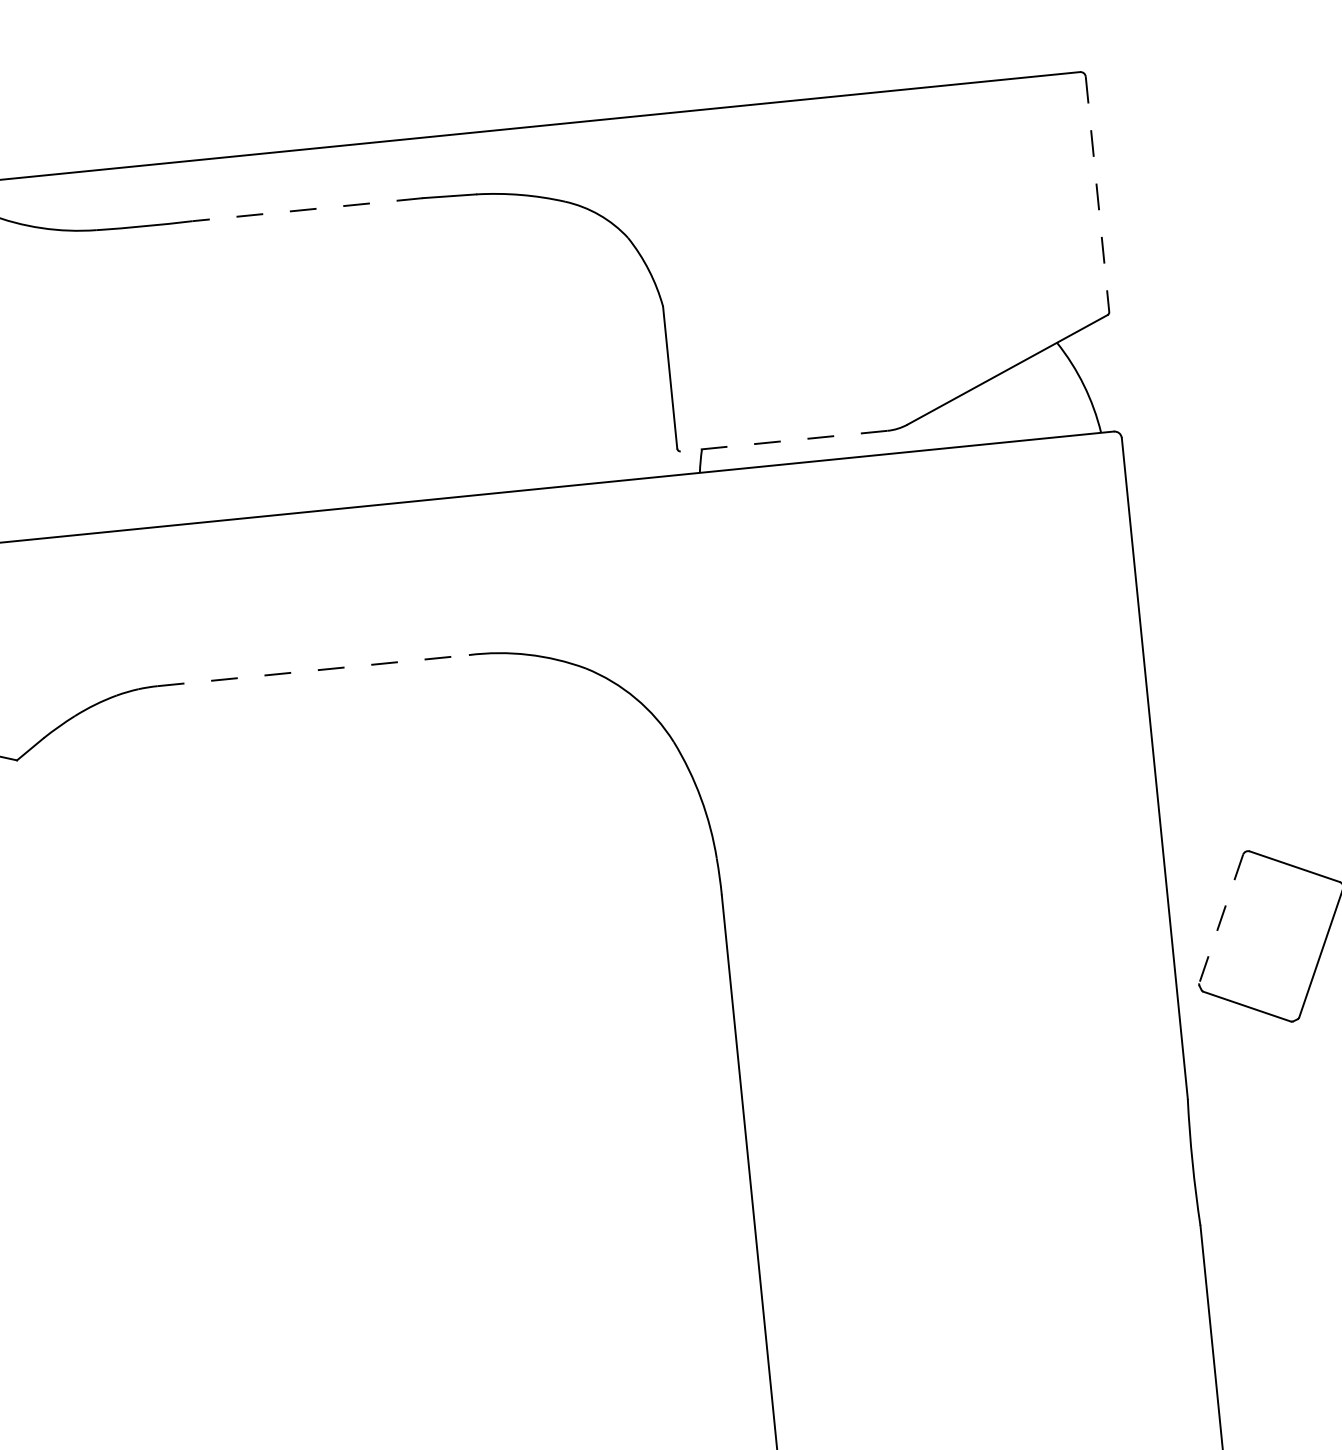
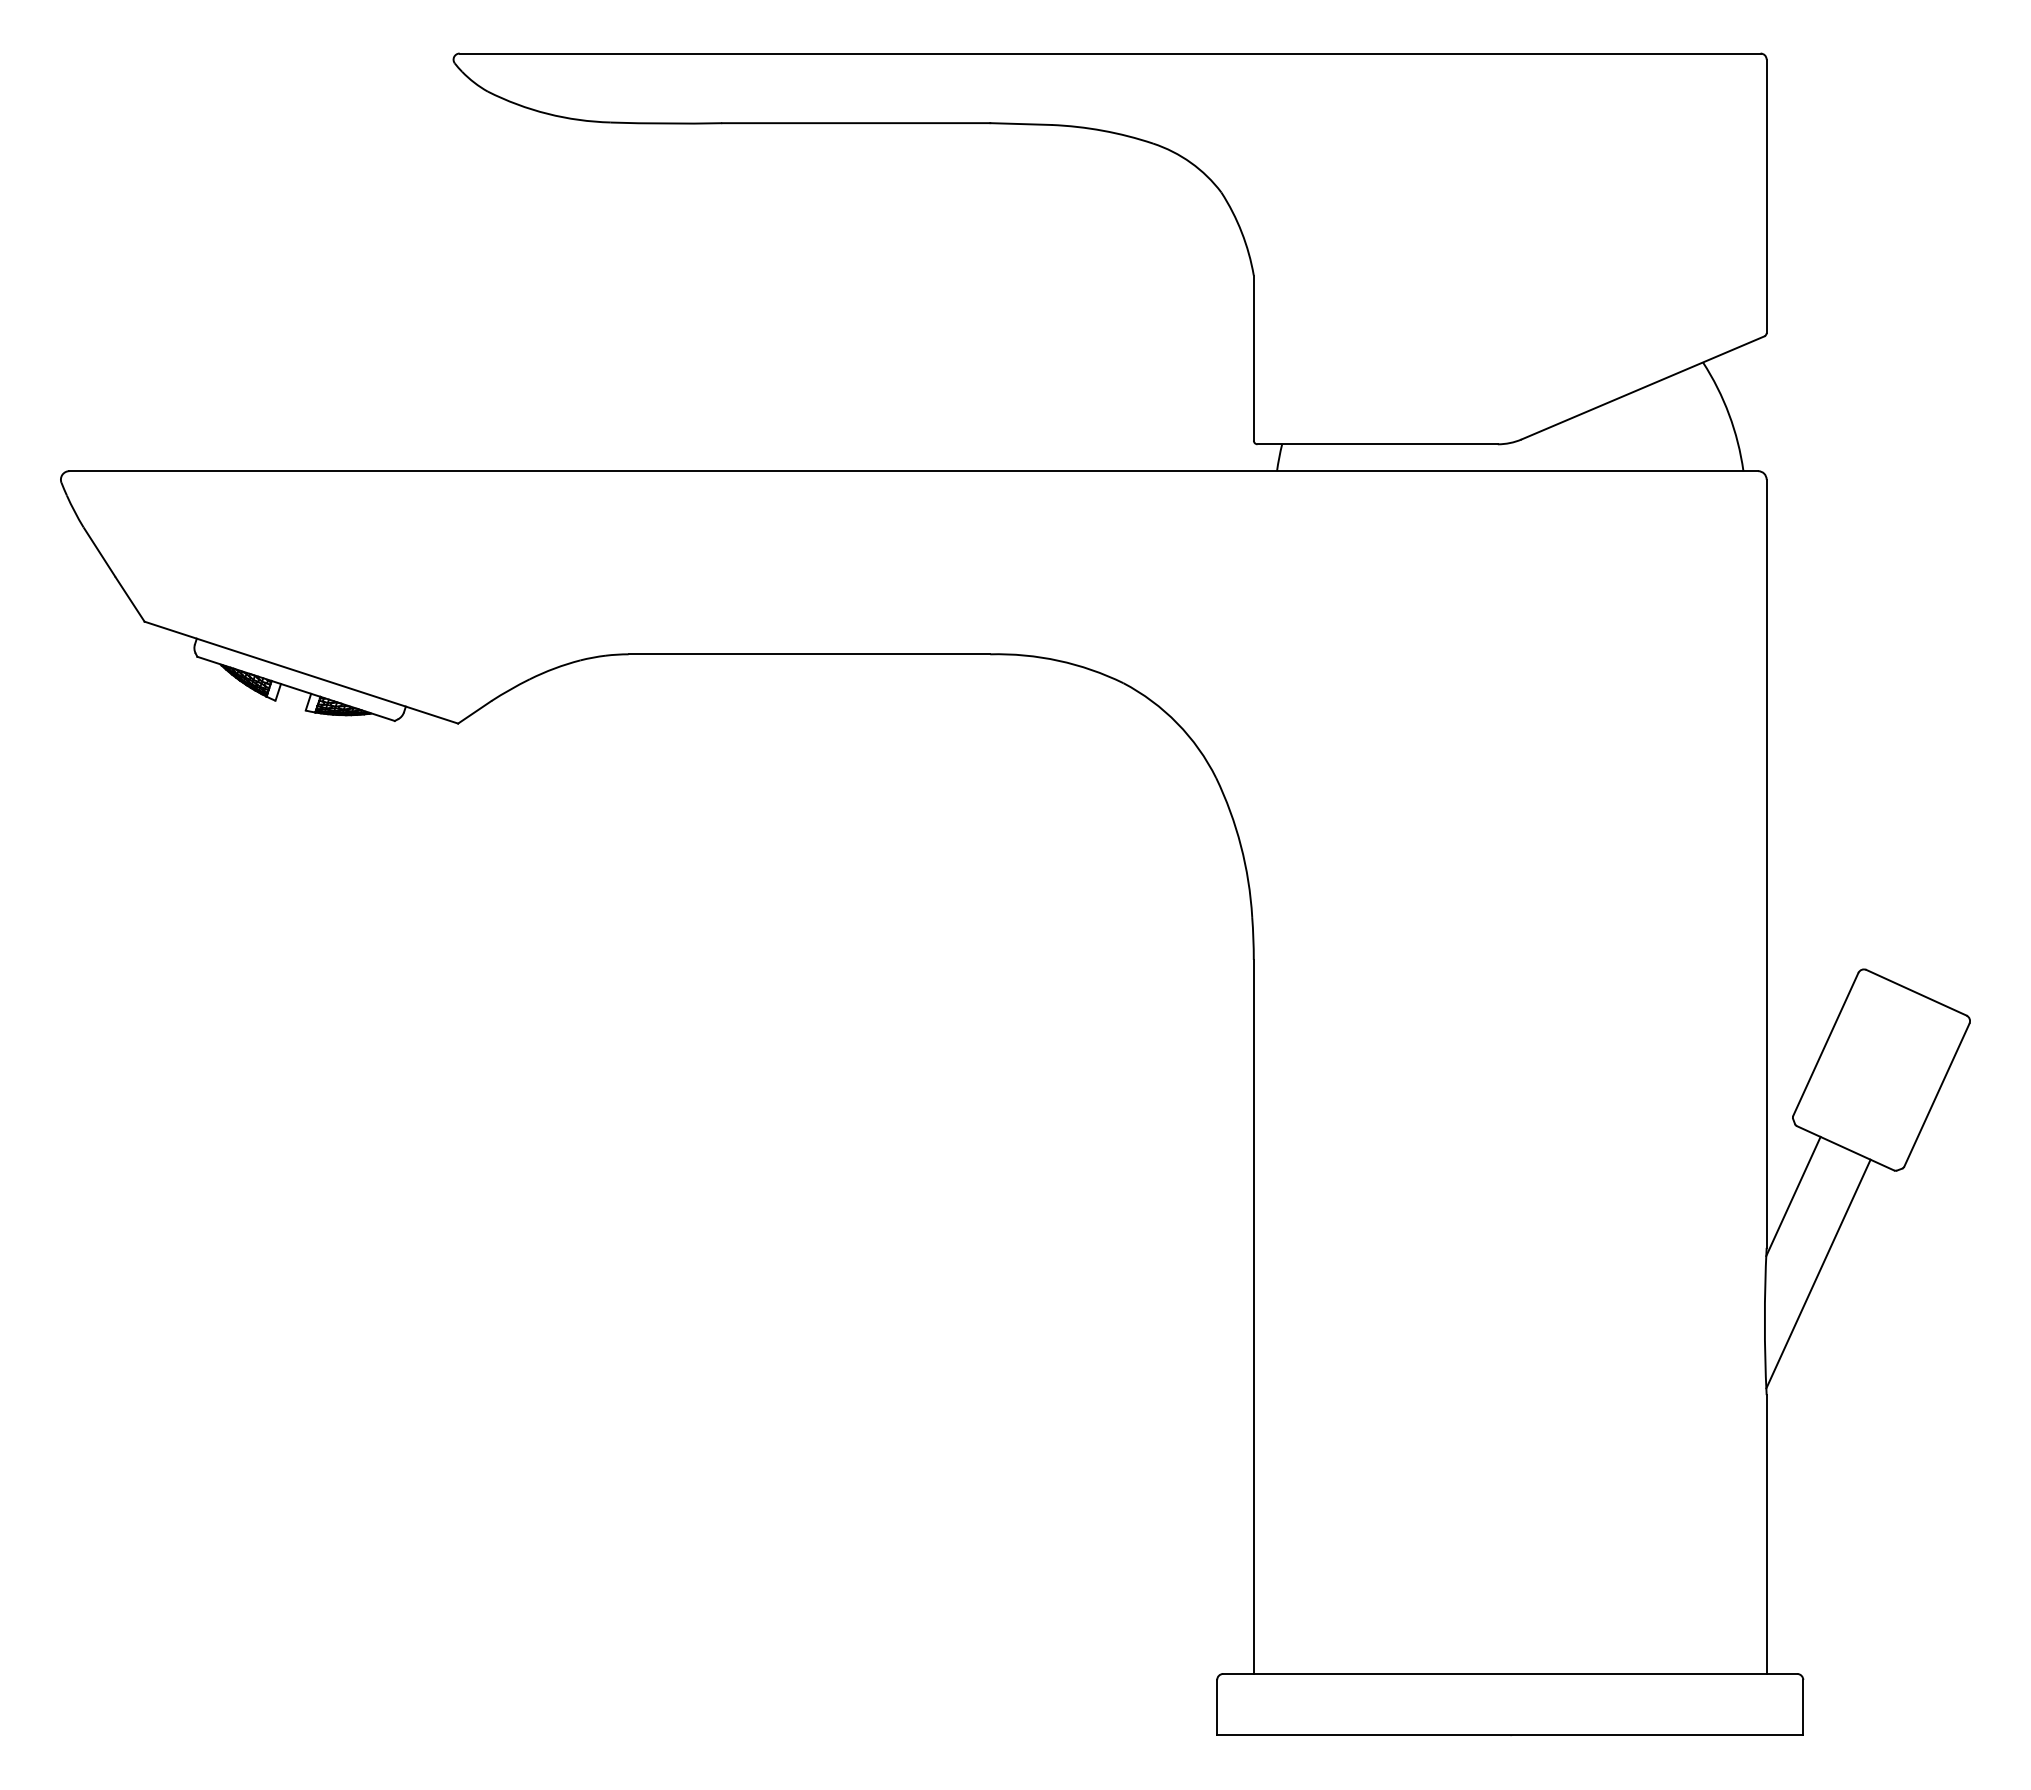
line: (1097, 194) -> (1766, 196), dashed -> solid
line: (307, 209) -> (855, 123), dashed -> solid
line: (784, 441) -> (1377, 444), dashed -> solid
line: (313, 670) -> (809, 654), dashed -> solid
line: (1220, 919) -> (1825, 1044), dashed -> solid
line: (1206, 1052) -> (1793, 1196), added
line: (1234, 1116) -> (1818, 1273), added

